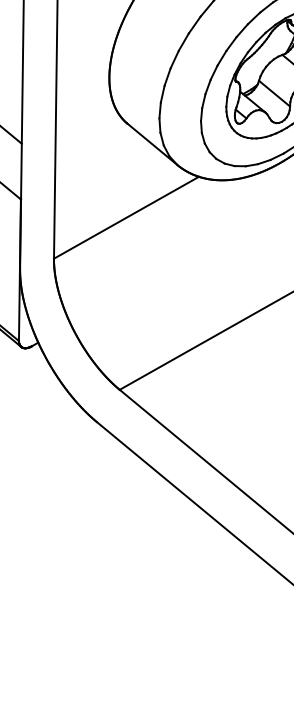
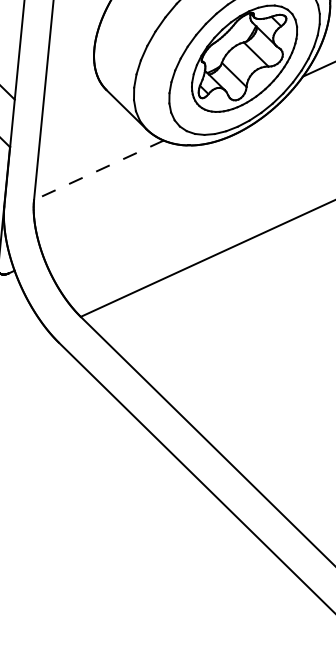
line: (126, 217) -> (98, 170), solid -> dashed

